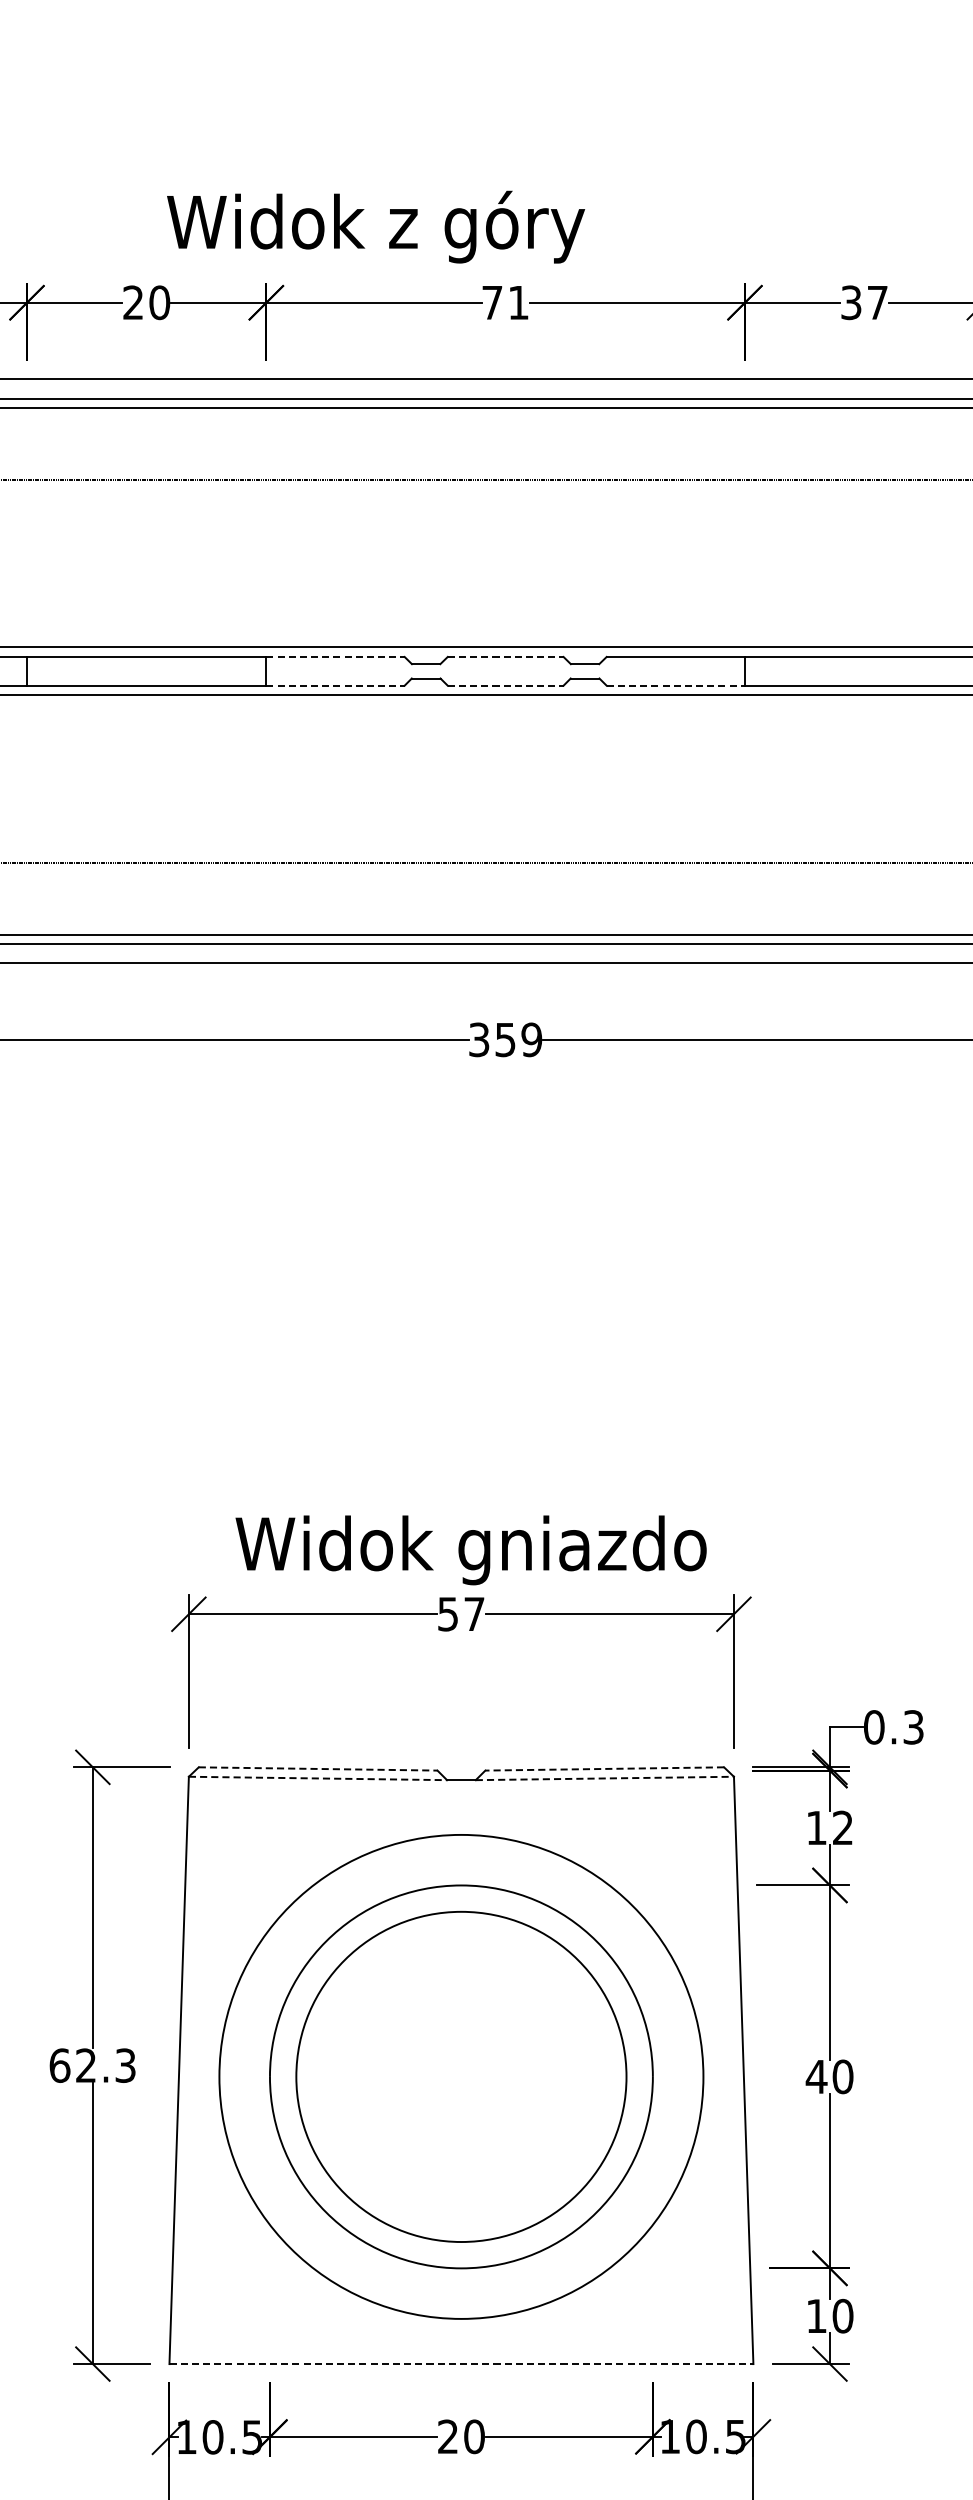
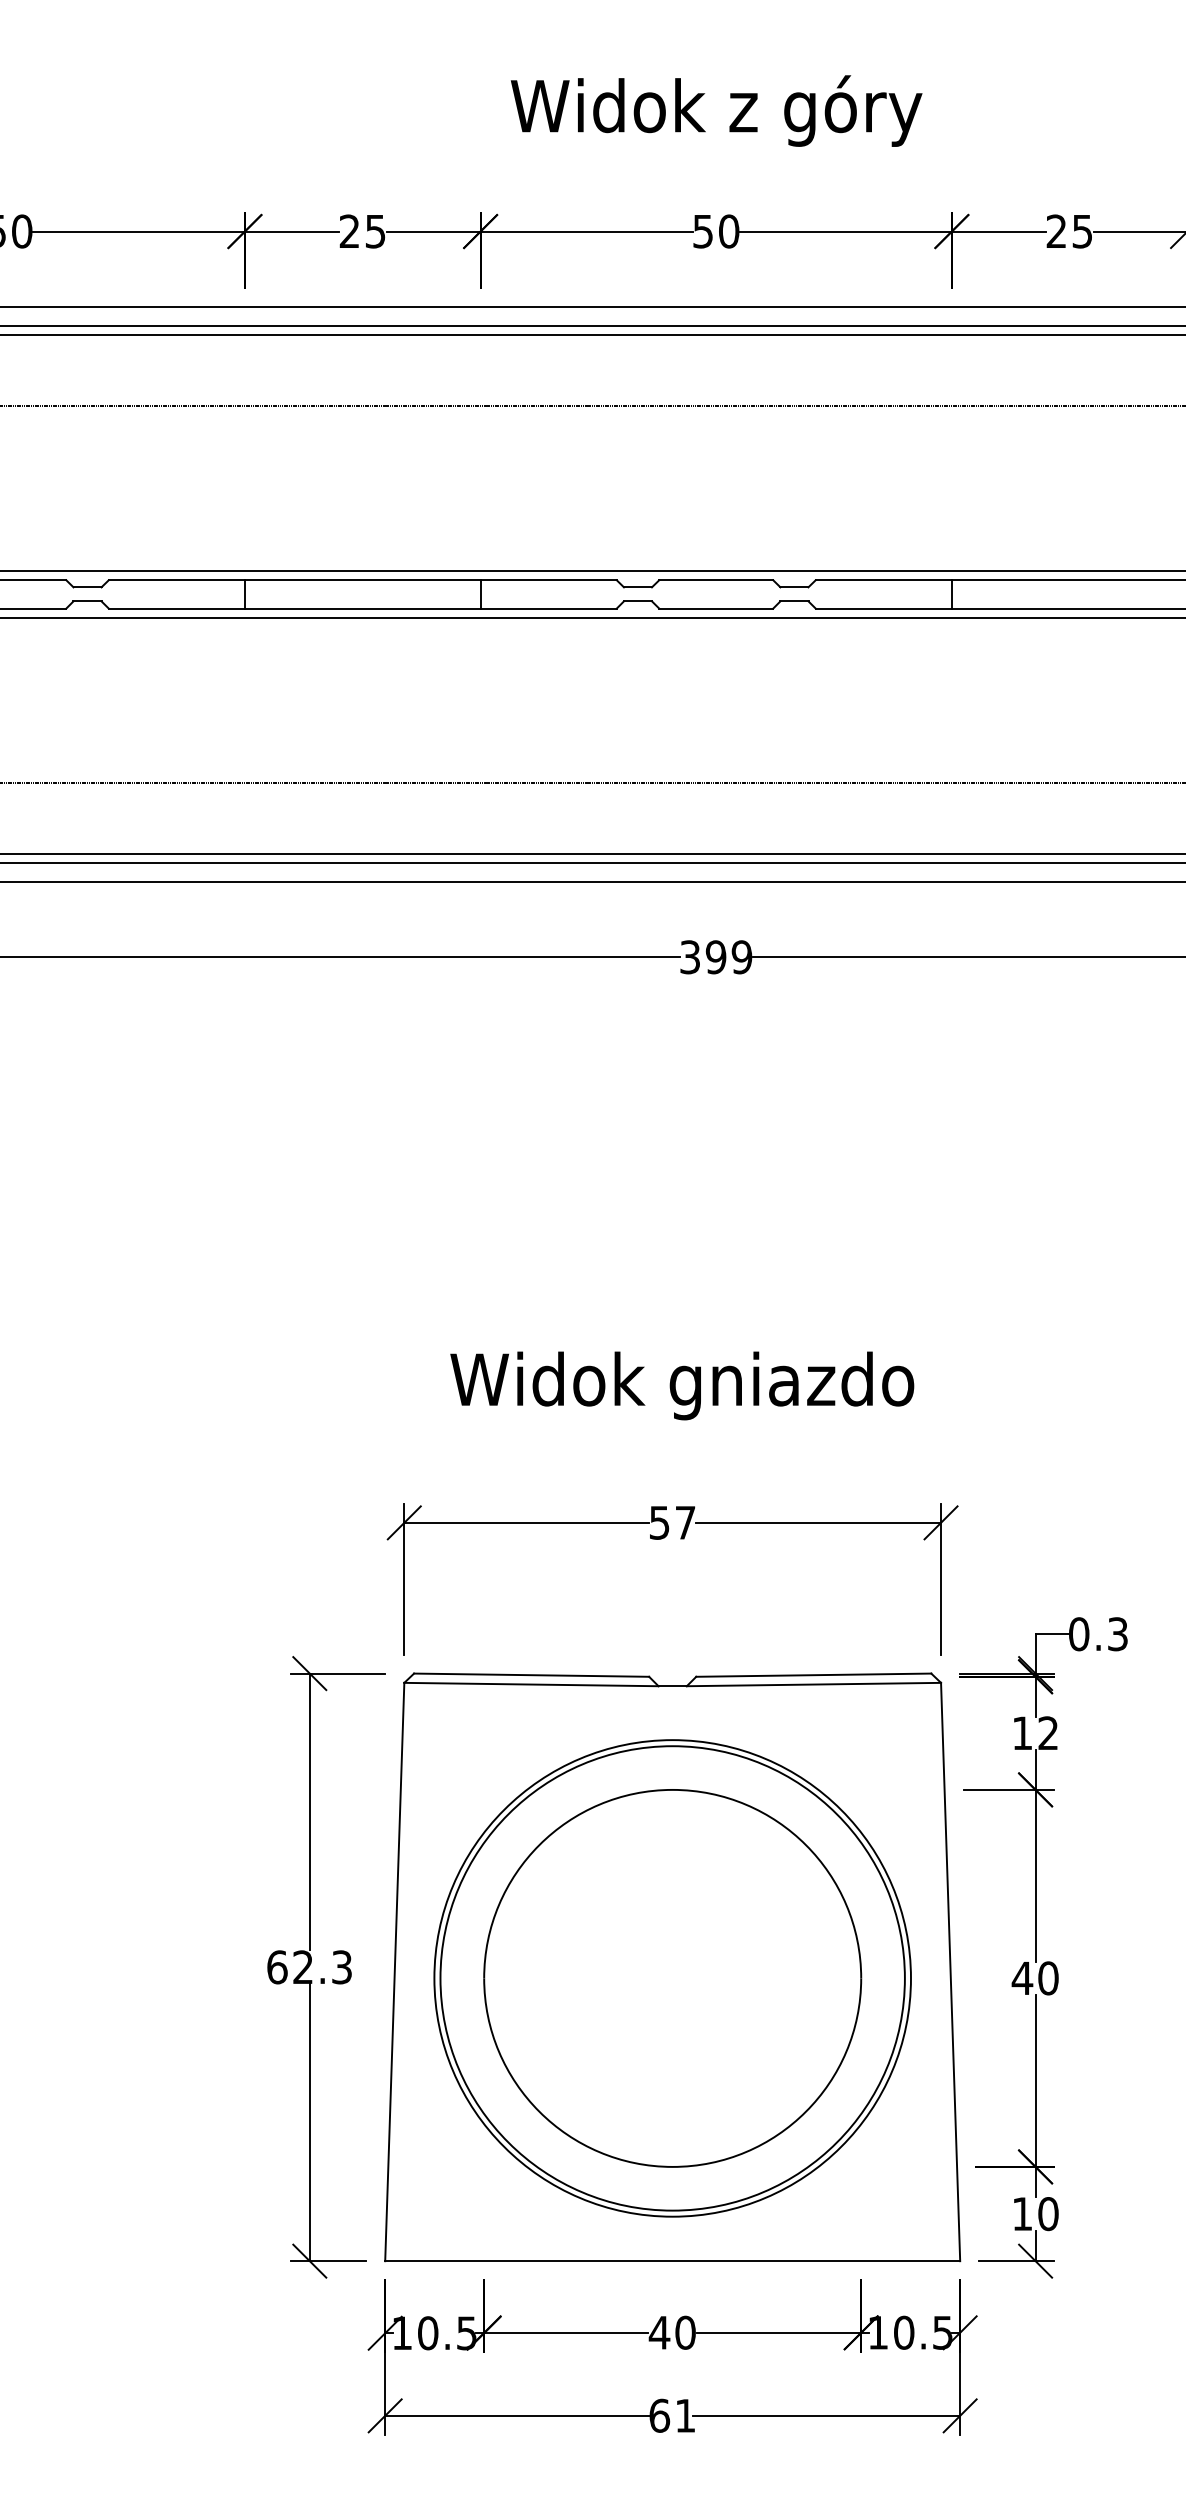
text: (375, 226) -> (716, 110), moved
text: (159, 302) -> (375, 231), 20 -> 25
text: (505, 302) -> (716, 231), 71 -> 50
text: (864, 302) -> (1069, 231), 37 -> 25
line: (336, 657) -> (549, 580), dashed -> solid
line: (505, 657) -> (716, 580), dashed -> solid
line: (336, 685) -> (549, 608), dashed -> solid
line: (505, 685) -> (716, 608), dashed -> solid
line: (676, 685) -> (884, 608), dashed -> solid
text: (504, 1040) -> (715, 957), 359 -> 399
text: (471, 1549) -> (682, 1385), moved
line: (318, 1769) -> (531, 1675), dashed -> solid
line: (604, 1769) -> (813, 1675), dashed -> solid
line: (318, 1778) -> (531, 1684), dashed -> solid
line: (605, 1778) -> (814, 1684), dashed -> solid
circle: (461, 2077) -> (672, 1978), size x1.43
line: (462, 2364) -> (673, 2261), dashed -> solid
text: (448, 2436) -> (659, 2332), 20 -> 40

